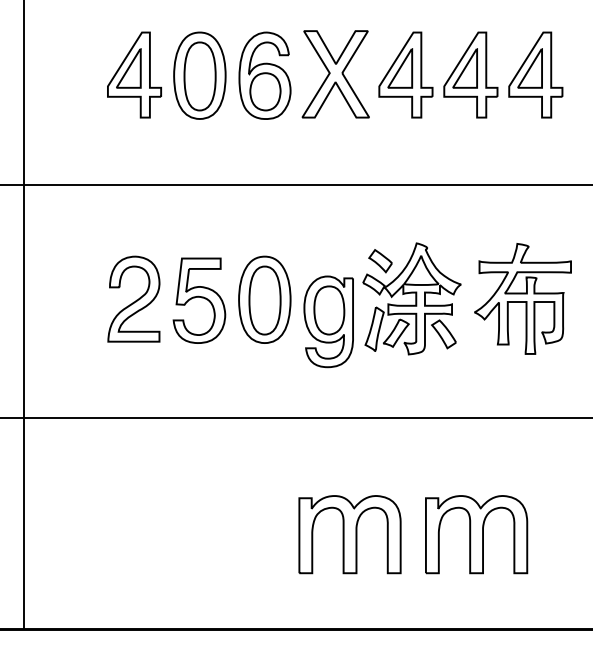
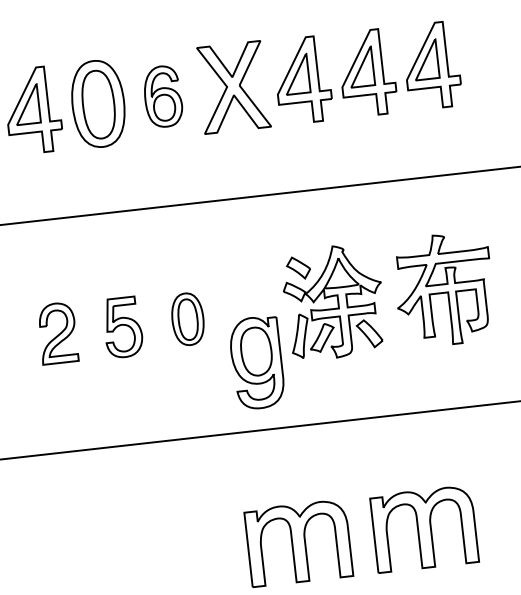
part: (264, 75) -> (162, 96), size x0.7
part: (133, 298) -> (57, 332), size x0.7
part: (264, 299) -> (187, 319), size x0.6
part: (199, 300) -> (123, 327), size x0.7
part: (328, 321) -> (256, 362), moved

